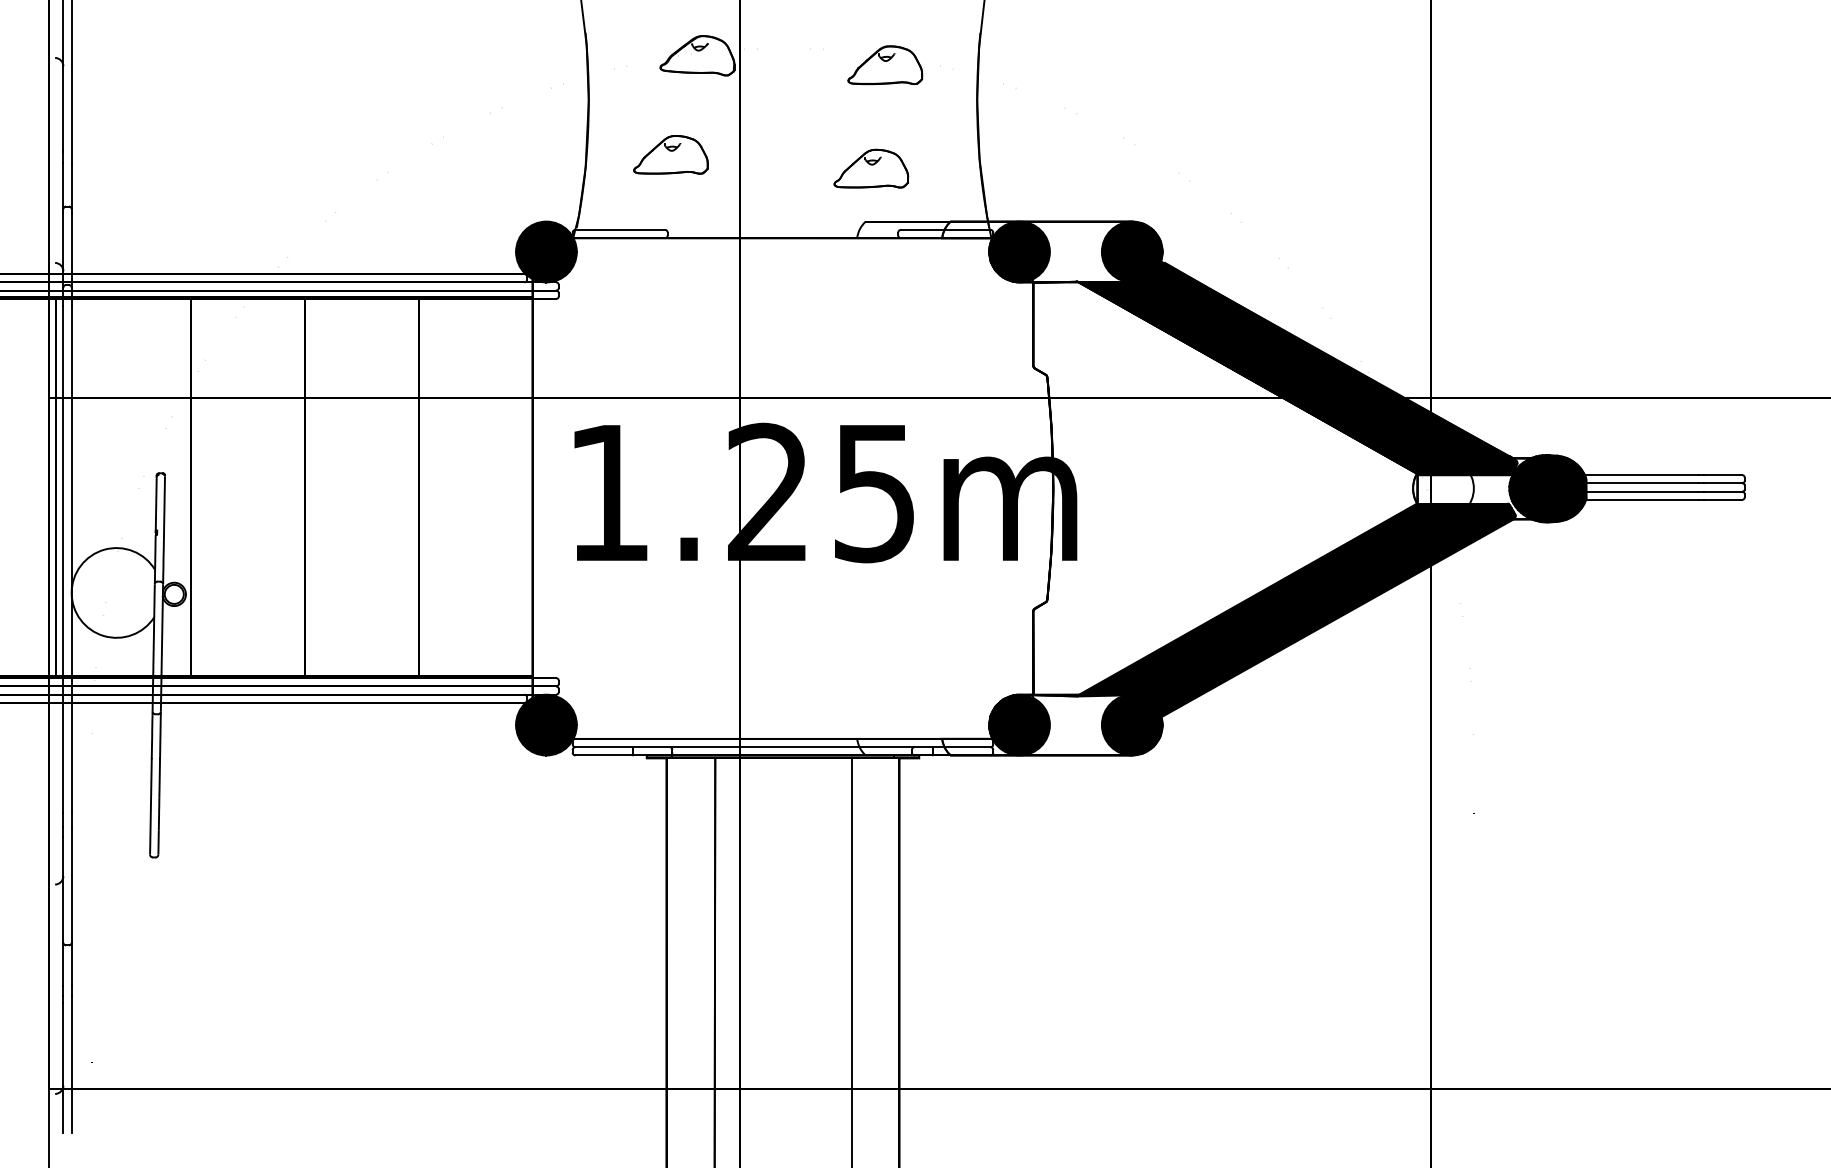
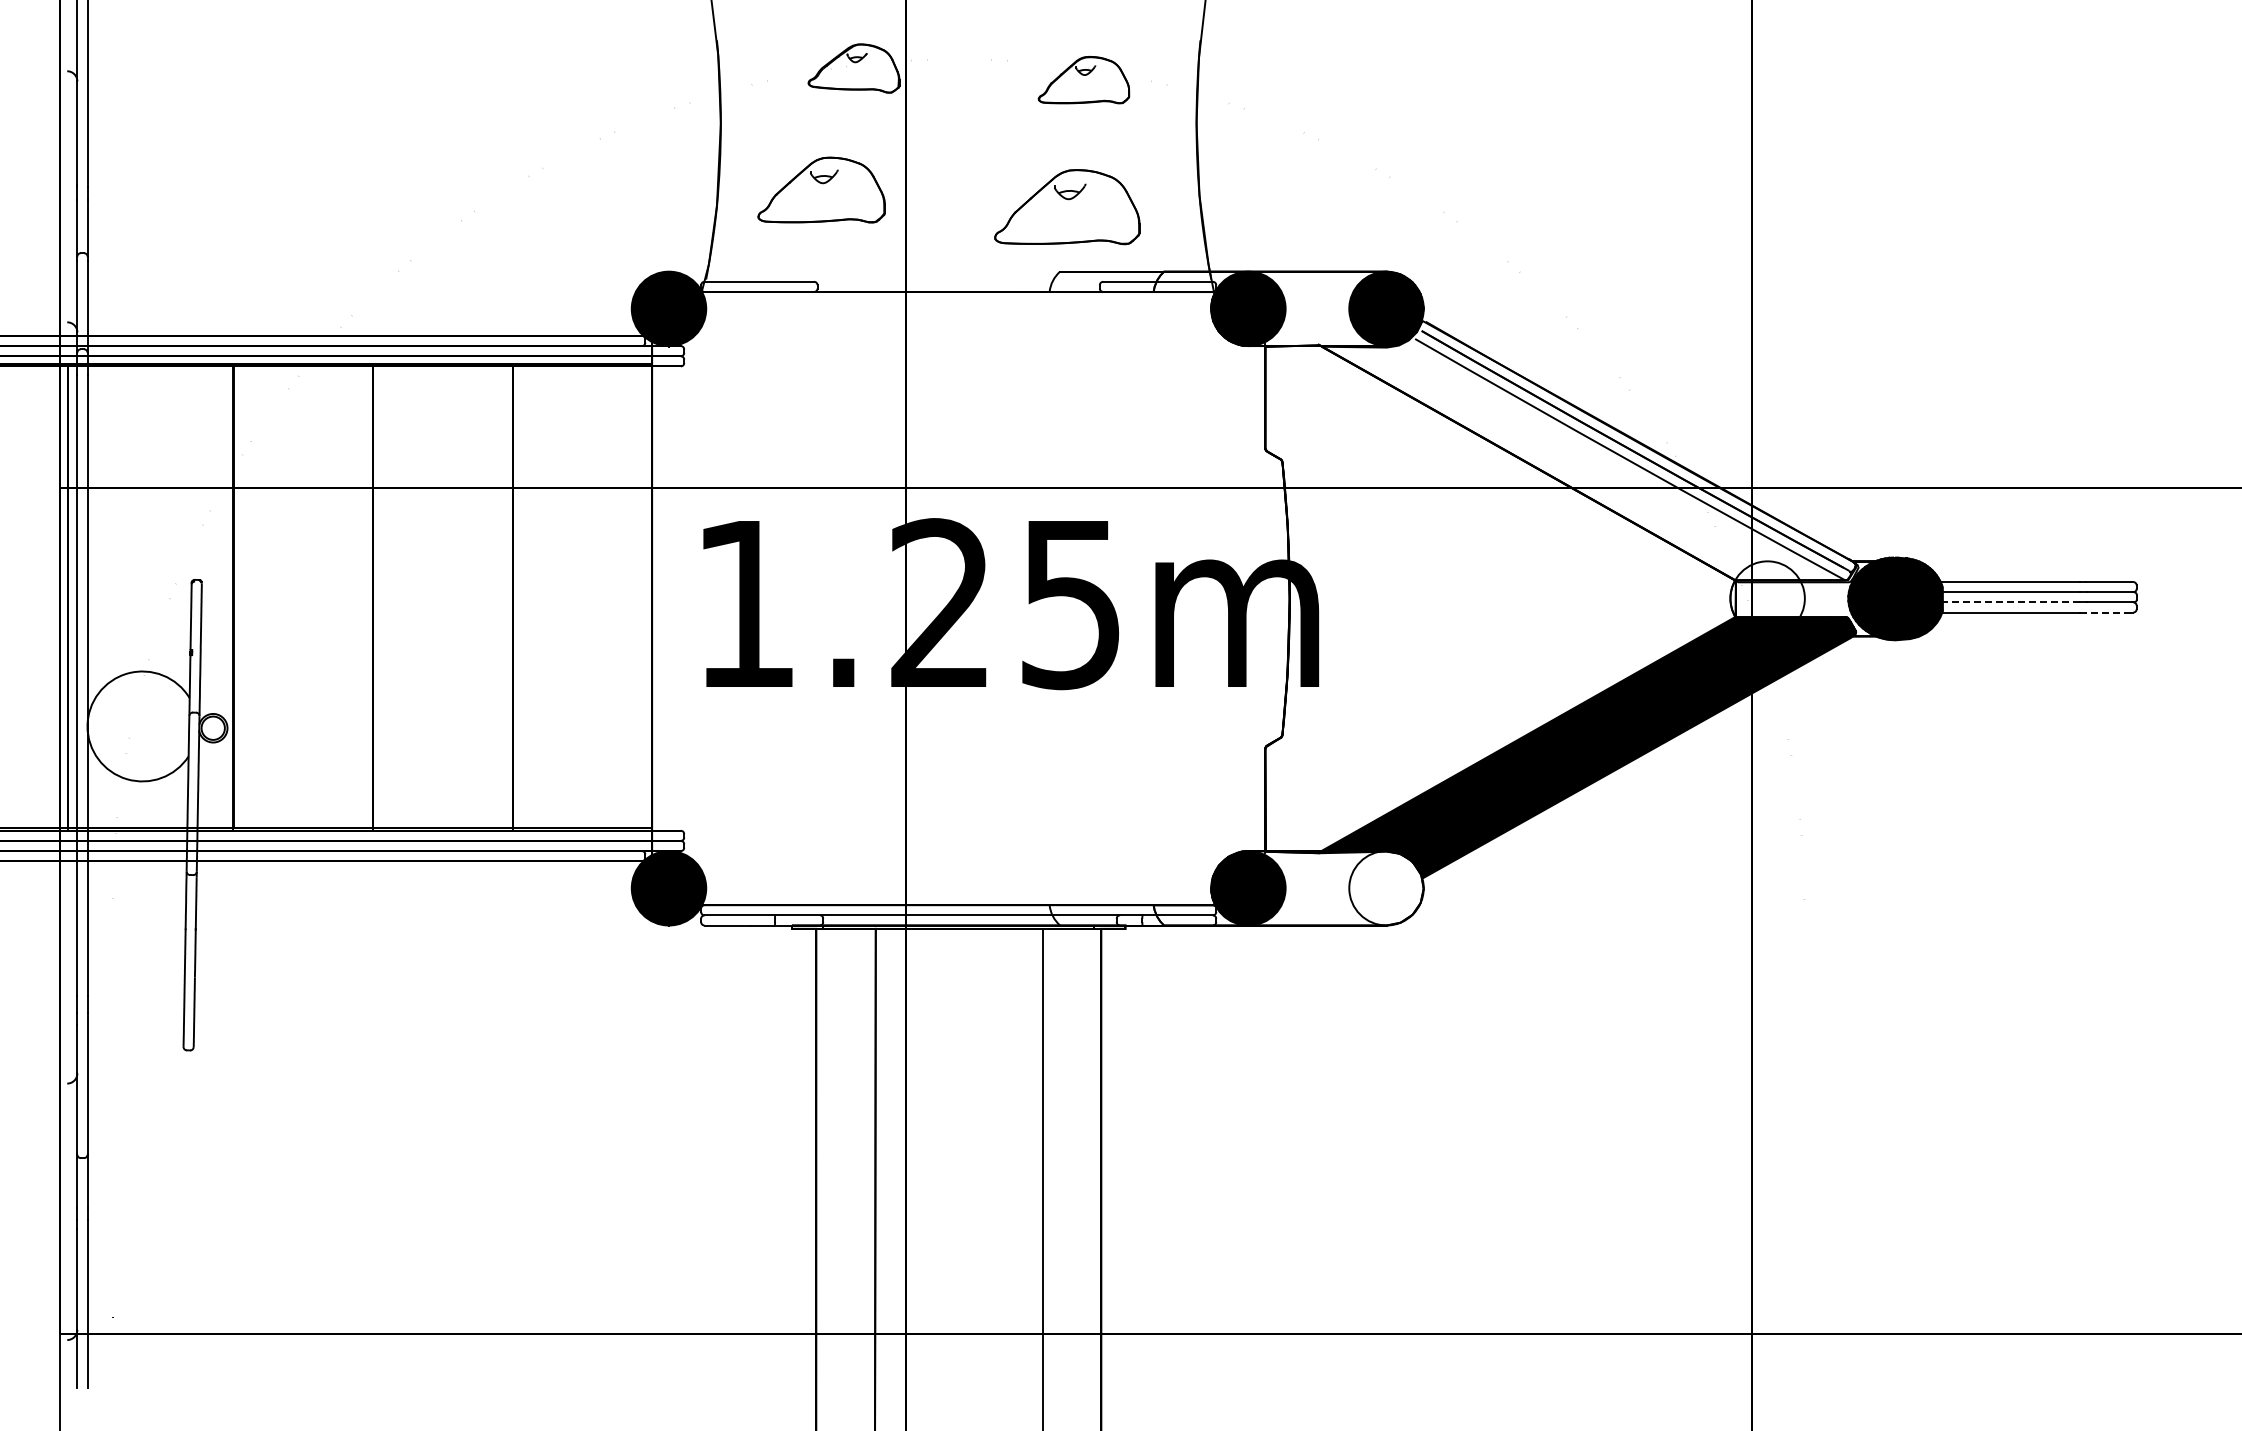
part: (670, 154) -> (821, 189), size x1.4
part: (871, 168) -> (1066, 206), size x1.6
fill: (1298, 368) -> (1589, 451), removed
line: (1638, 491) -> (2006, 602), solid -> dashed
line: (1721, 499) -> (2108, 612), solid -> dashed
fill: (1132, 725) -> (1386, 888), removed

